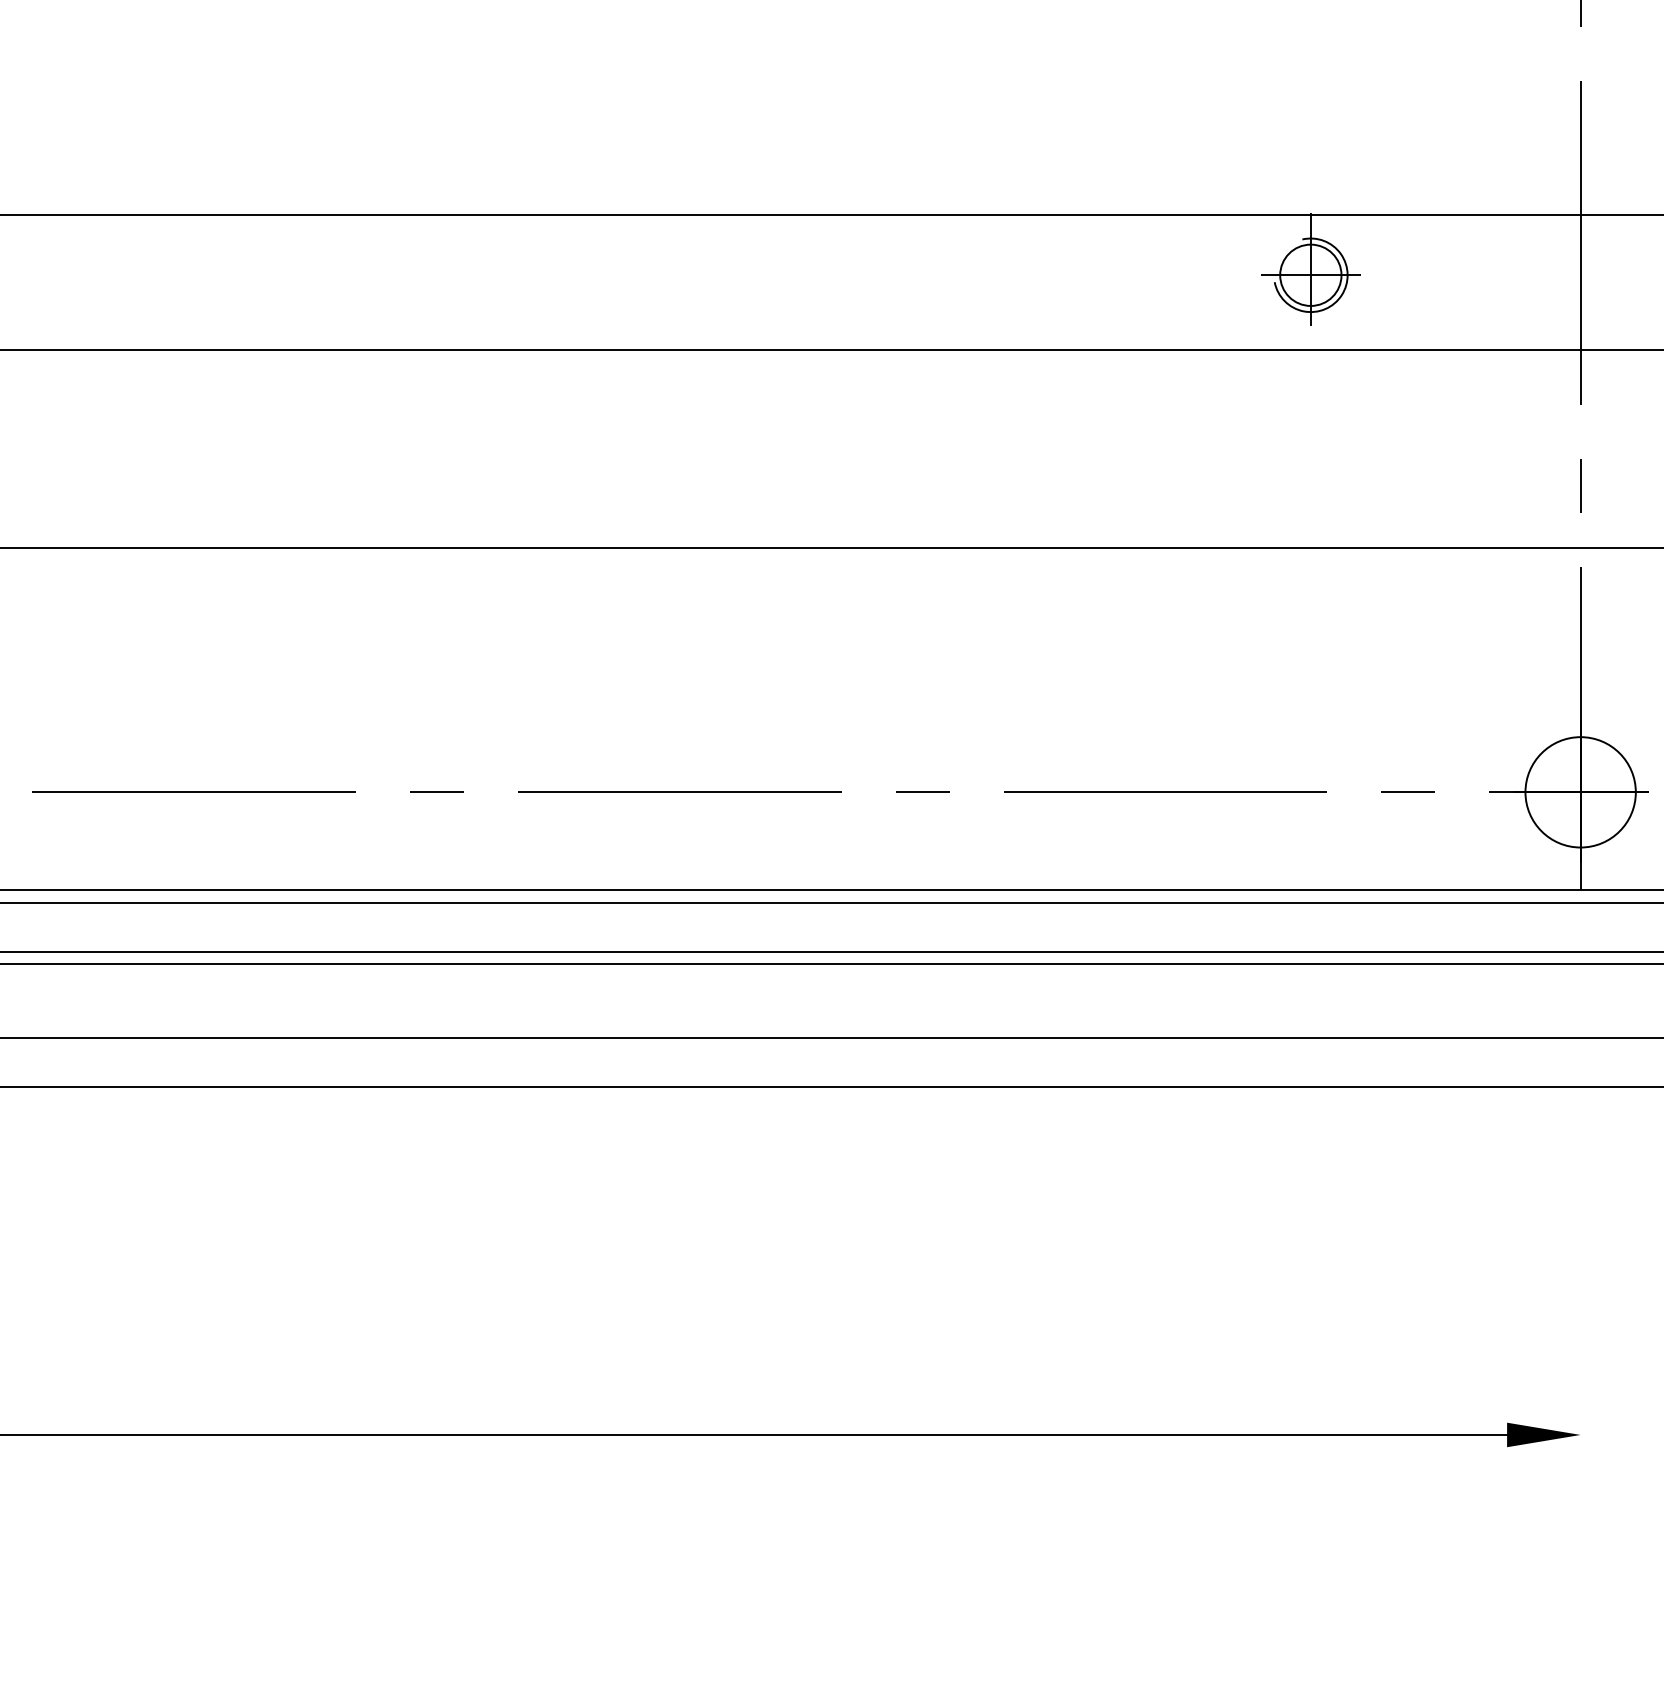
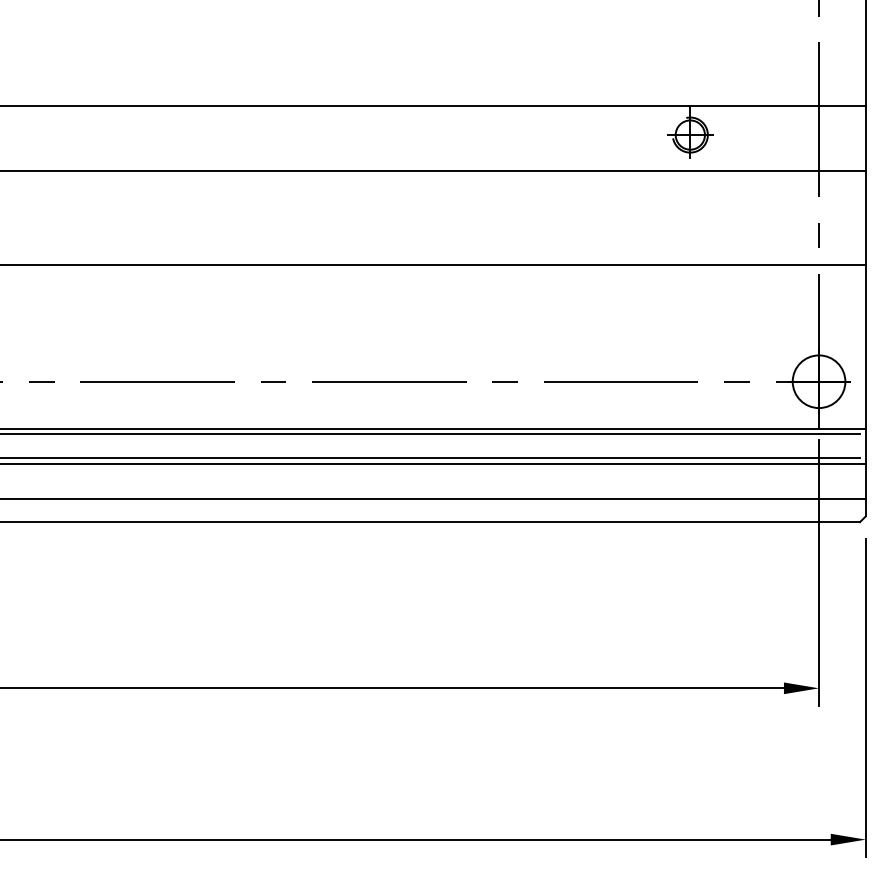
line: (1581, 1192) -> (819, 572), added

